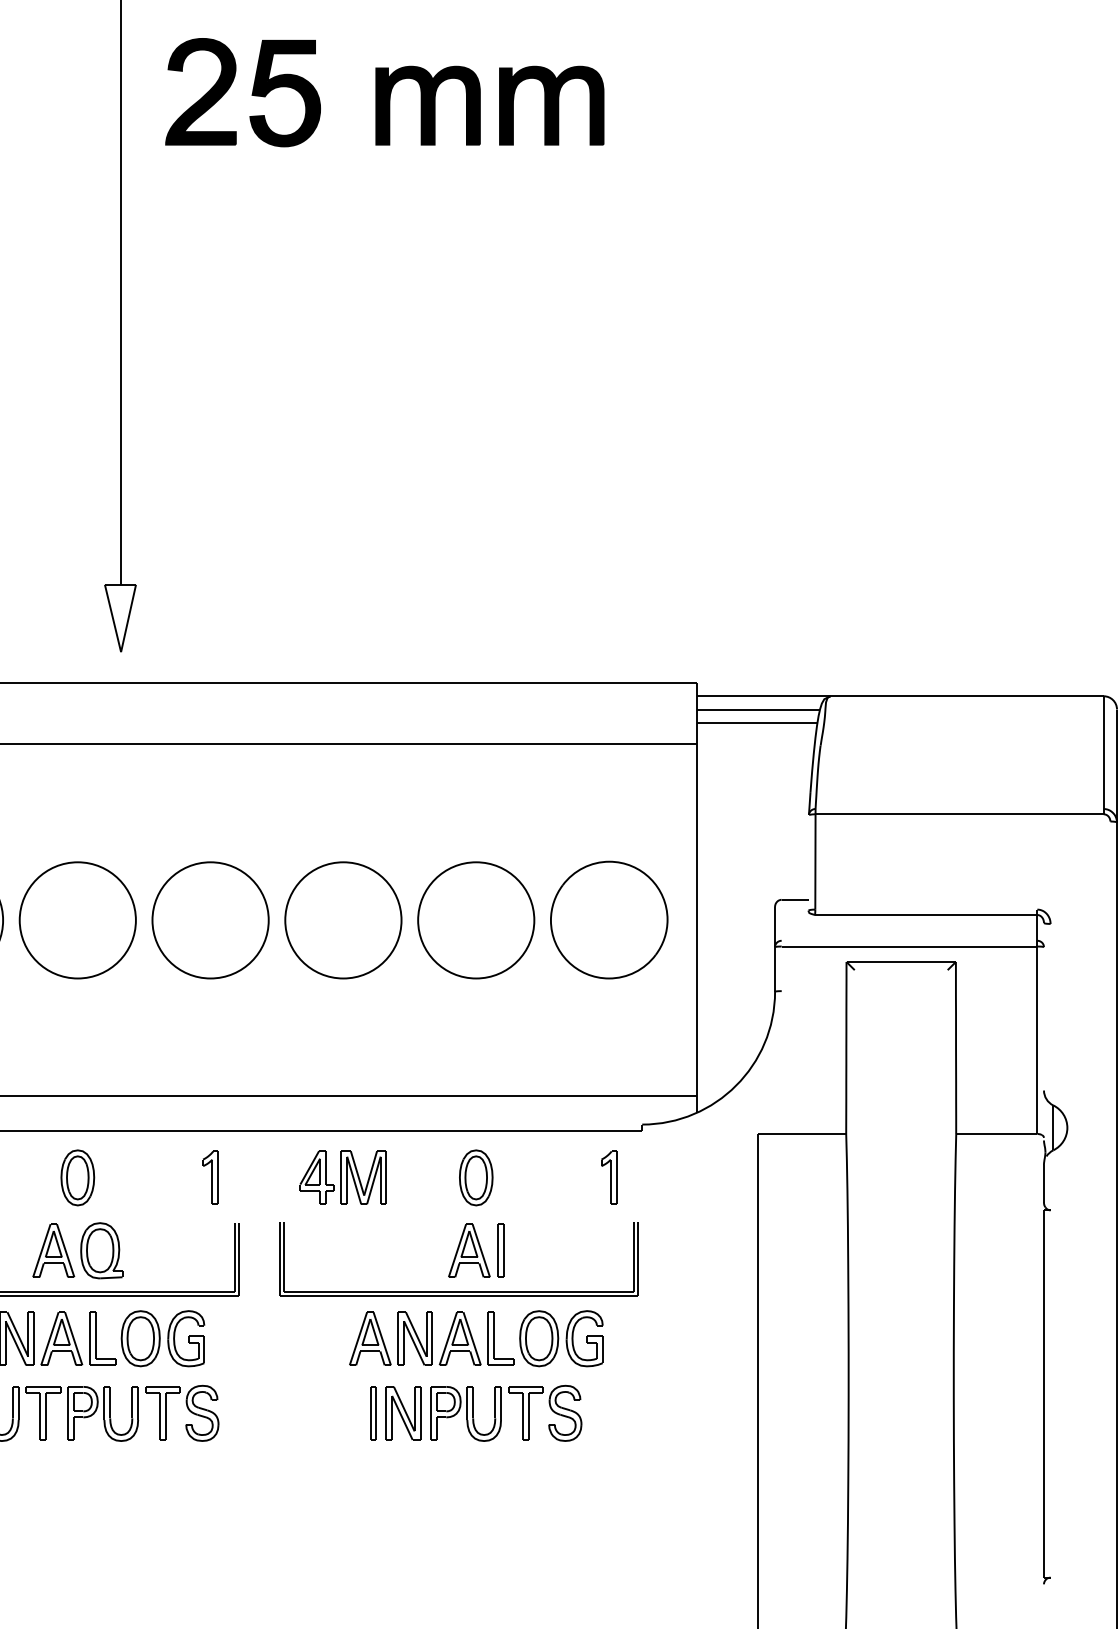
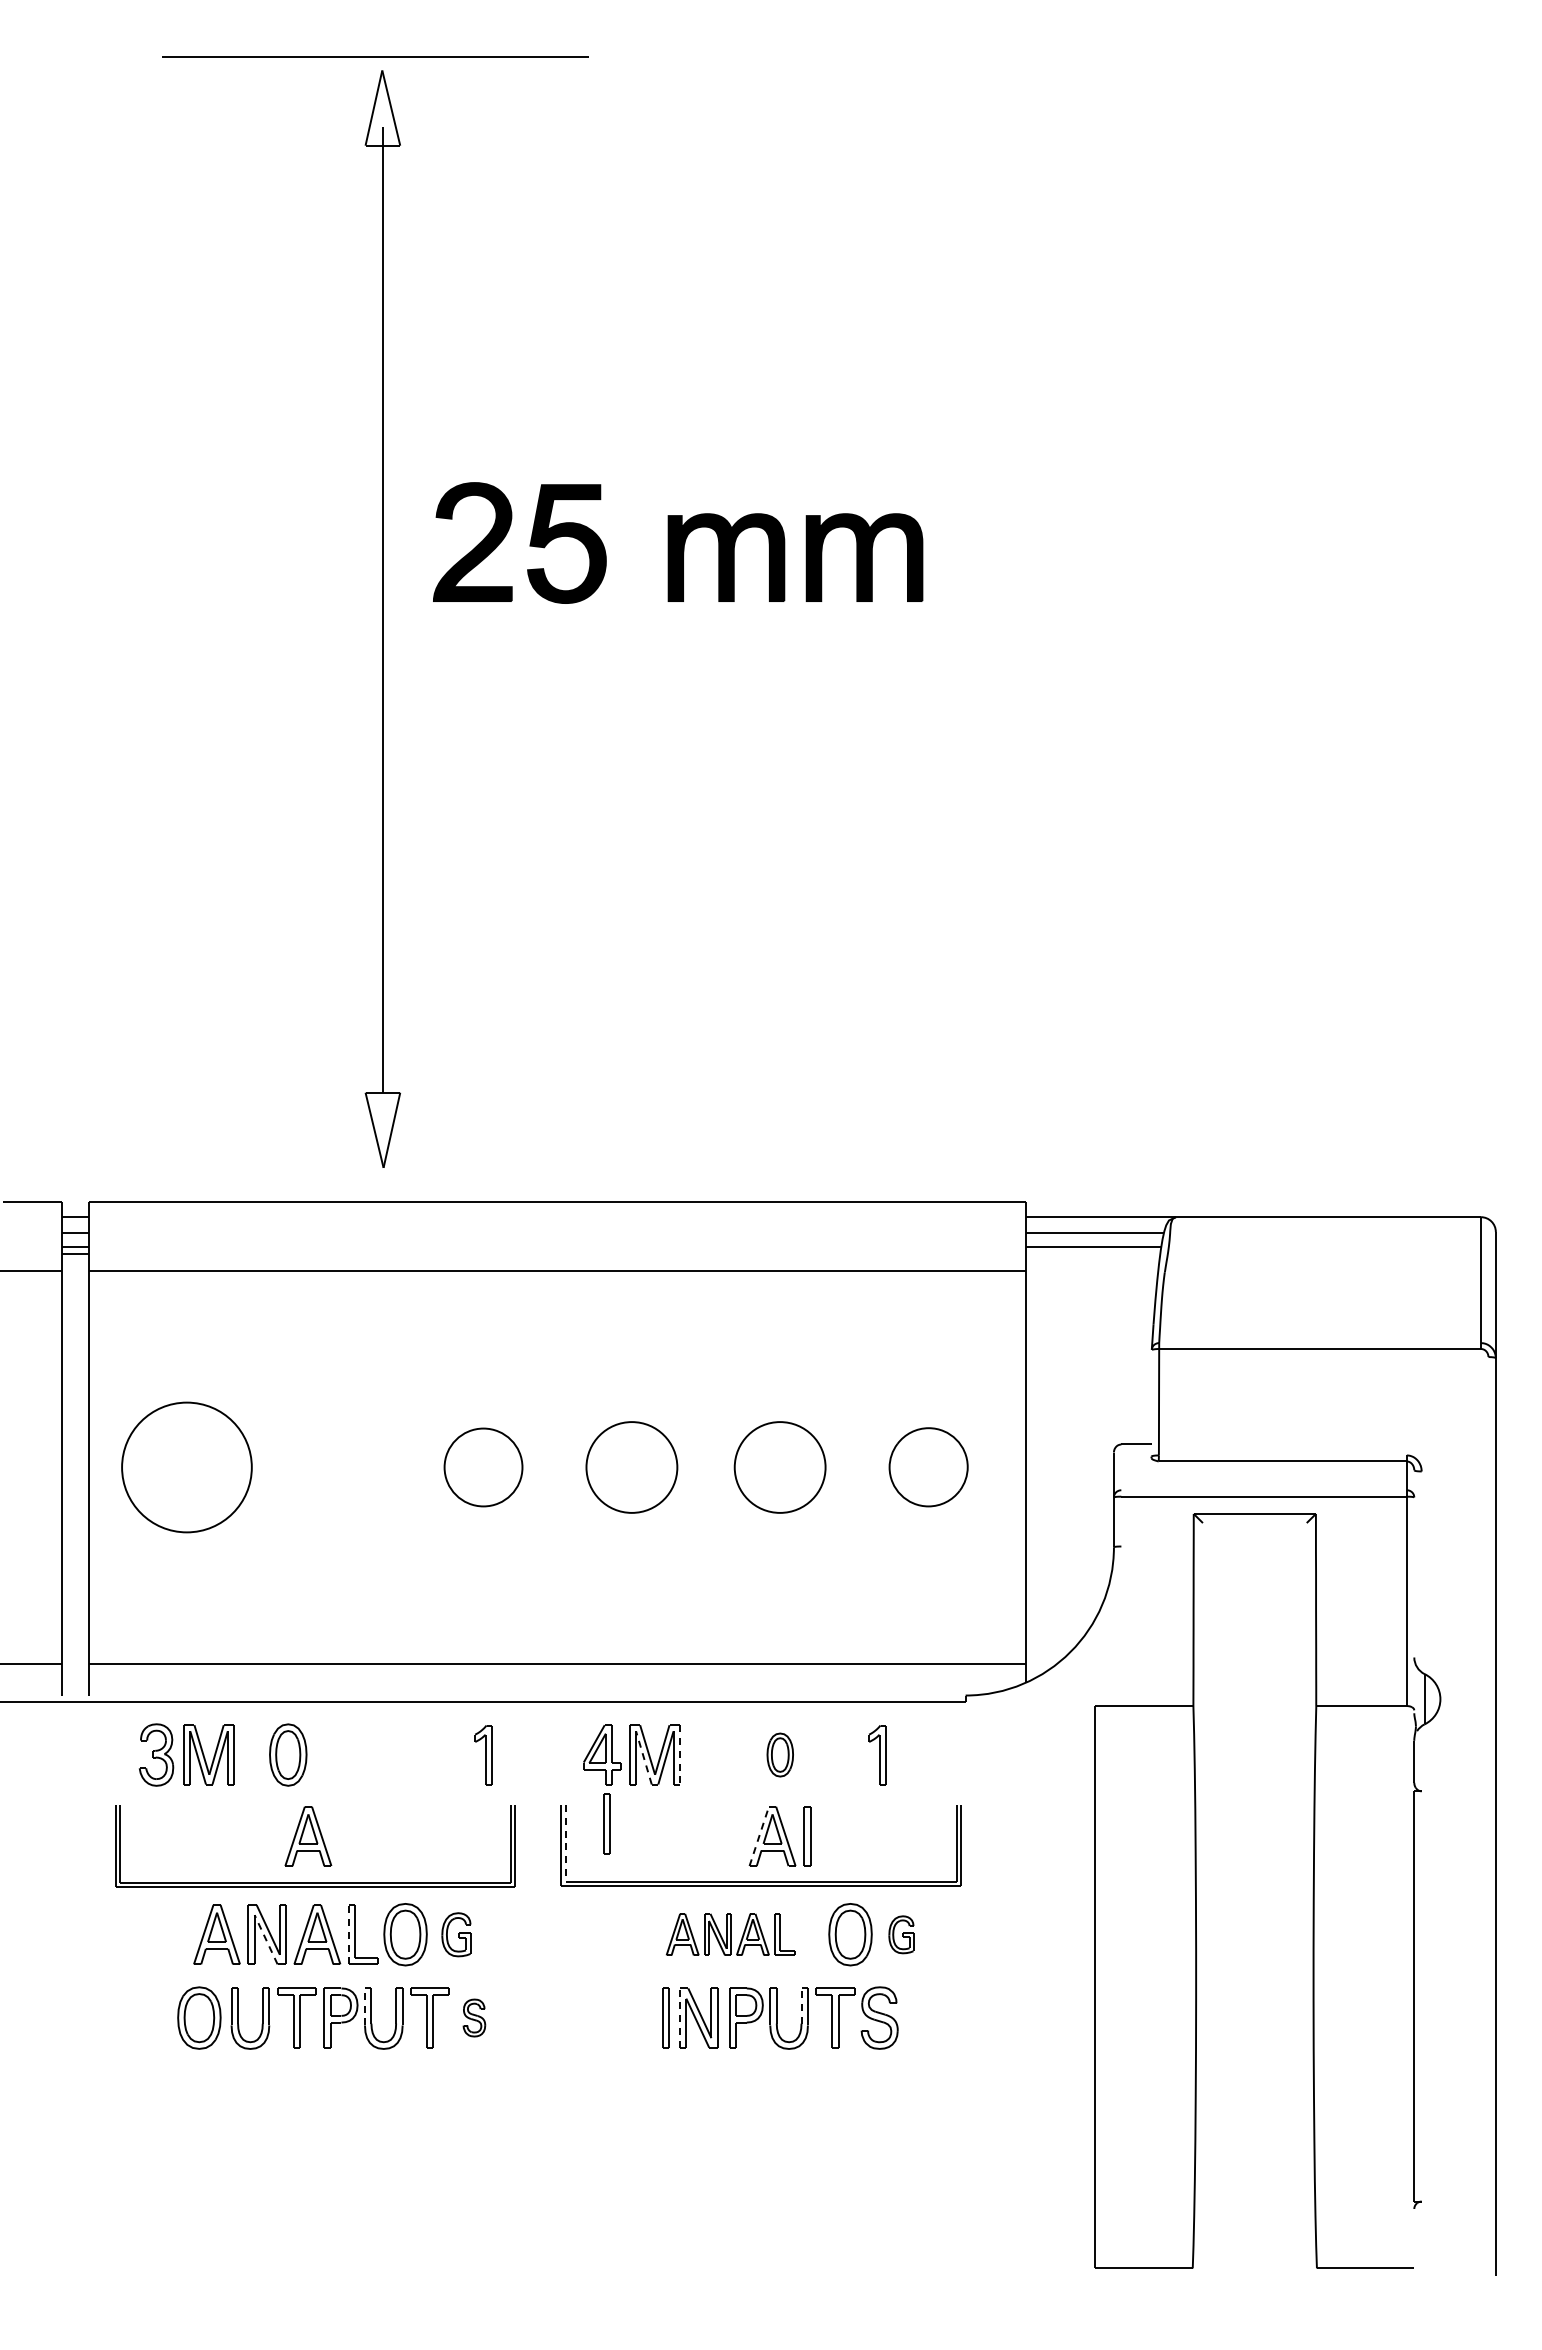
part: (77, 920) -> (334, 1467), removed
part: (210, 920) -> (483, 1467), size x0.6
part: (343, 920) -> (631, 1467), size x0.7
part: (475, 920) -> (779, 1467), size x0.7
part: (609, 920) -> (928, 1467), size x0.6
part: (78, 1177) -> (288, 1754), moved
line: (386, 1177) -> (679, 1754), solid -> dashed
part: (476, 1177) -> (780, 1754), size x0.7
part: (609, 1178) -> (877, 1755), moved
line: (353, 1180) -> (643, 1757), solid -> dashed
part: (320, 1239) -> (606, 1823), added
line: (457, 1249) -> (759, 1835), solid -> dashed
part: (101, 1250) -> (361, 1836), removed
line: (283, 1257) -> (565, 1843), solid -> dashed
line: (89, 1338) -> (348, 1934), solid -> dashed
part: (186, 1338) -> (456, 1934), size x0.7
part: (431, 1338) -> (730, 1934), size x0.7
part: (584, 1338) -> (901, 1934), size x0.6
line: (15, 1343) -> (265, 1939), solid -> dashed
line: (104, 1403) -> (364, 2006), solid -> dashed
line: (495, 1403) -> (801, 2006), solid -> dashed
part: (202, 1412) -> (474, 2017), size x0.6
line: (386, 1413) -> (679, 2018), solid -> dashed

